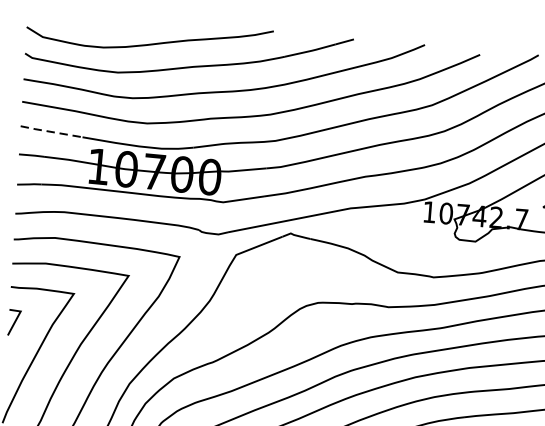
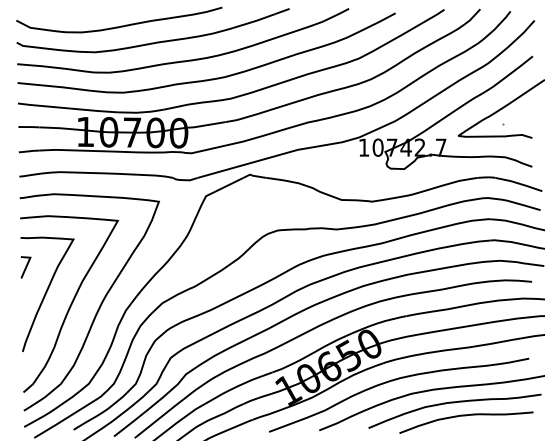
line: (50, 132) -> (43, 106), dashed -> solid

